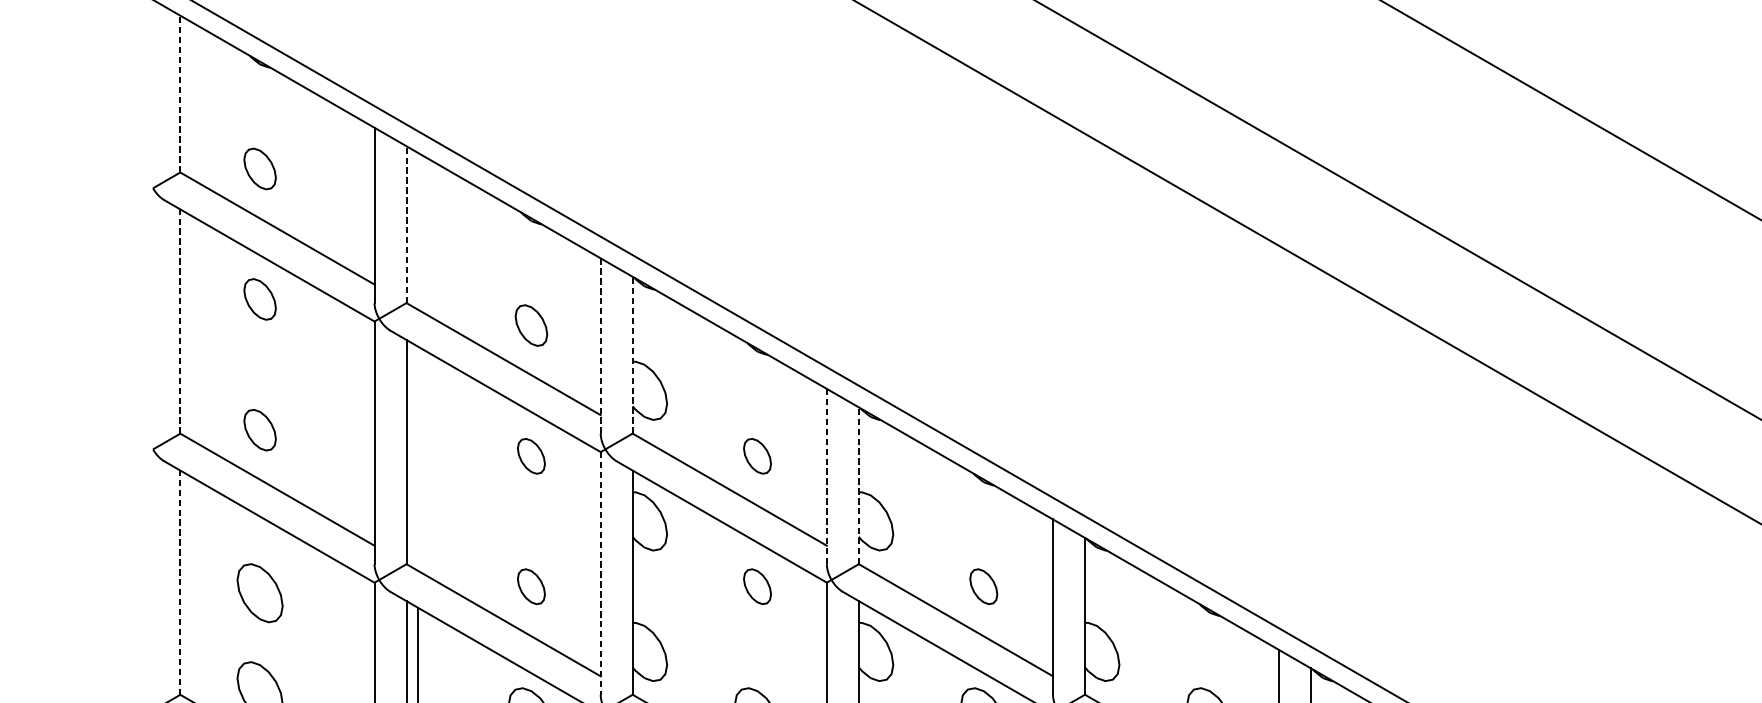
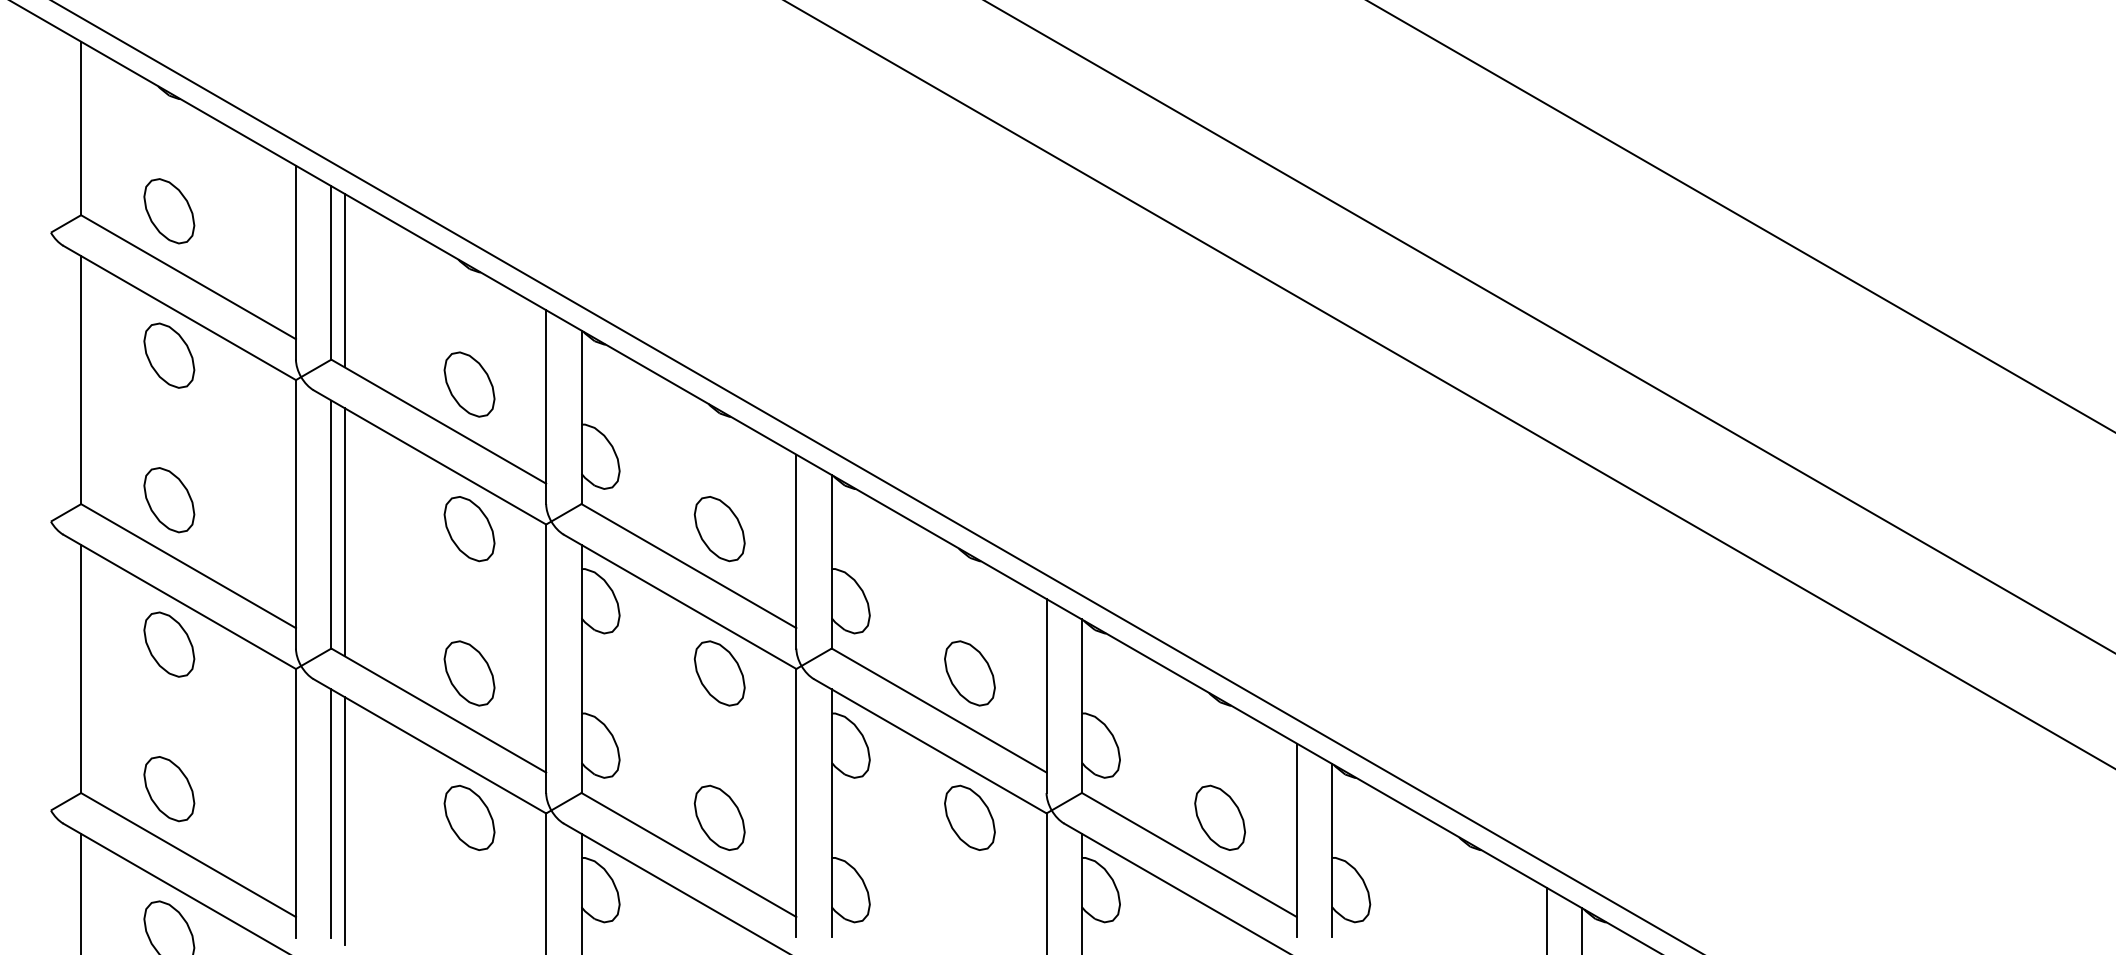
line: (180, 94) -> (81, 128), dashed -> solid
part: (260, 169) -> (169, 211), size x1.43
line: (406, 224) -> (331, 272), dashed -> solid
line: (418, 231) -> (344, 280), added
part: (260, 299) -> (169, 355), size x1.43
line: (180, 321) -> (81, 379), dashed -> solid
part: (531, 325) -> (469, 384), size x1.43
line: (600, 346) -> (546, 407), dashed -> solid
line: (632, 355) -> (581, 417), dashed -> solid
part: (260, 430) -> (169, 500), size x1.43
part: (531, 456) -> (469, 529), size x1.67
part: (757, 456) -> (719, 529), size x1.67
line: (418, 459) -> (344, 532), added
line: (826, 476) -> (796, 551), dashed -> solid
line: (858, 485) -> (831, 561), dashed -> solid
line: (600, 574) -> (546, 659), dashed -> solid
line: (180, 582) -> (81, 668), dashed -> solid
part: (531, 586) -> (469, 673), size x1.67
part: (757, 586) -> (719, 673), size x1.67
part: (983, 586) -> (969, 673), size x1.67
part: (260, 593) -> (169, 644), moved

